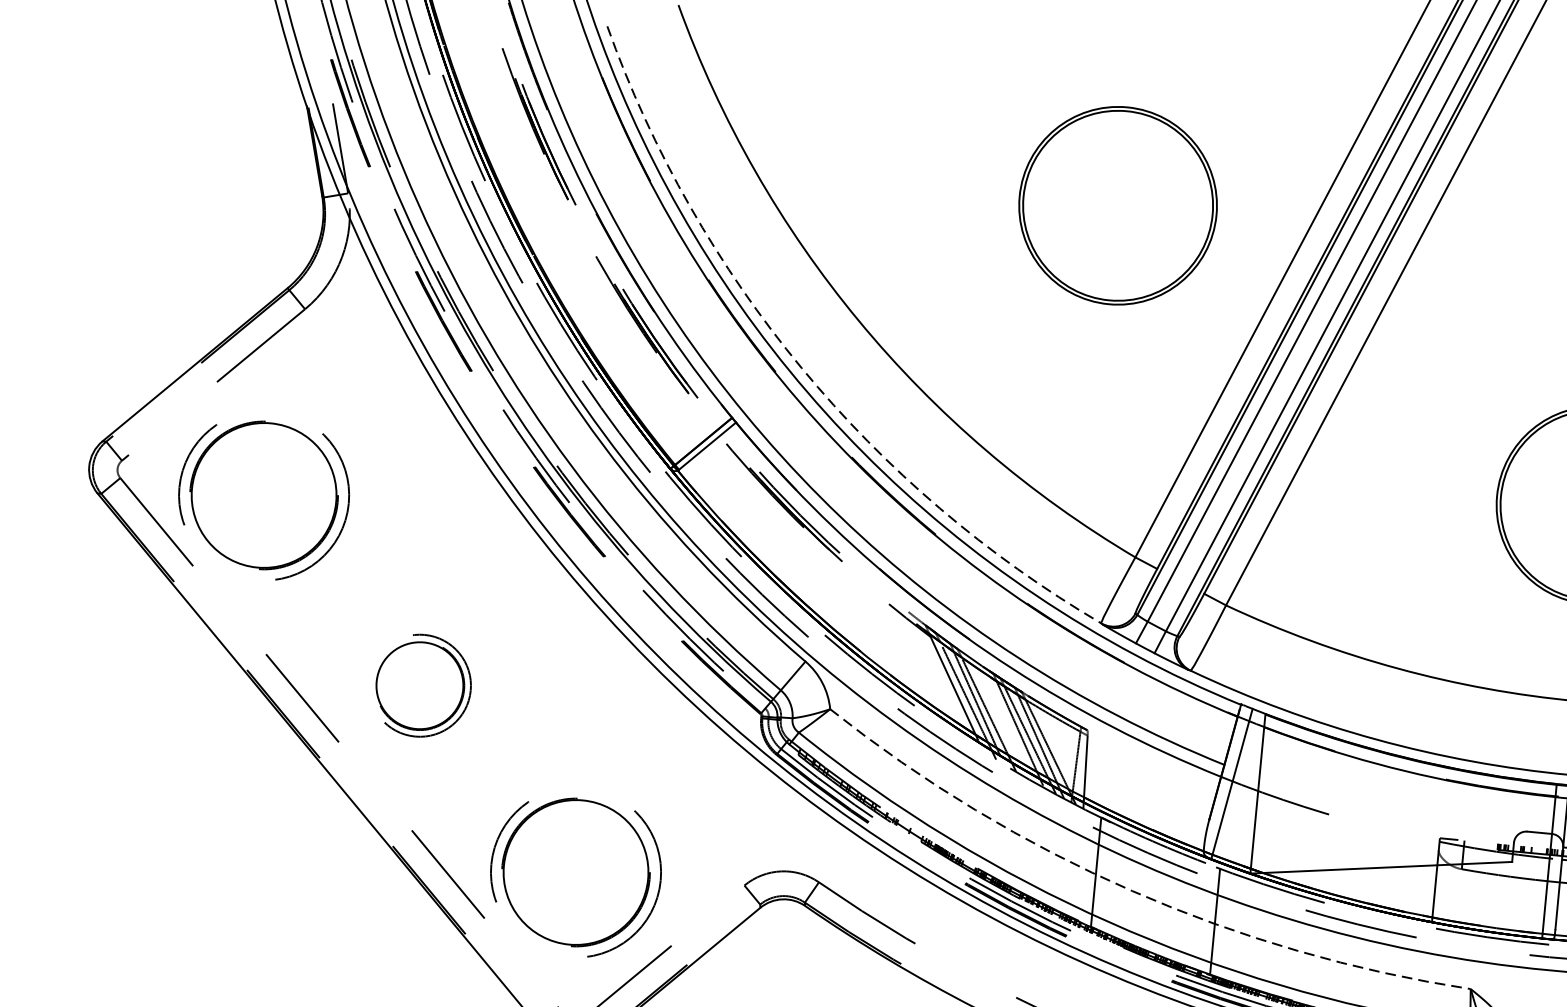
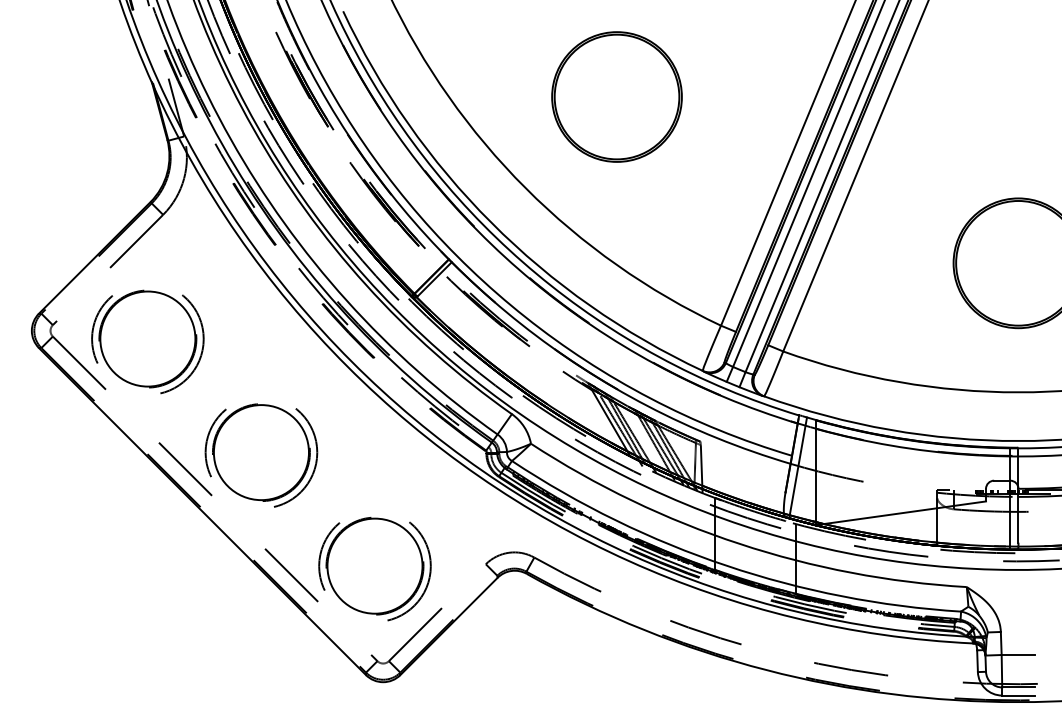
part: (1117, 204) -> (616, 96), moved
arc: (802, 367) -> (491, 222), dashed -> solid
part: (419, 688) -> (261, 455), size x1.67
arc: (1132, 890) -> (739, 543), dashed -> solid

